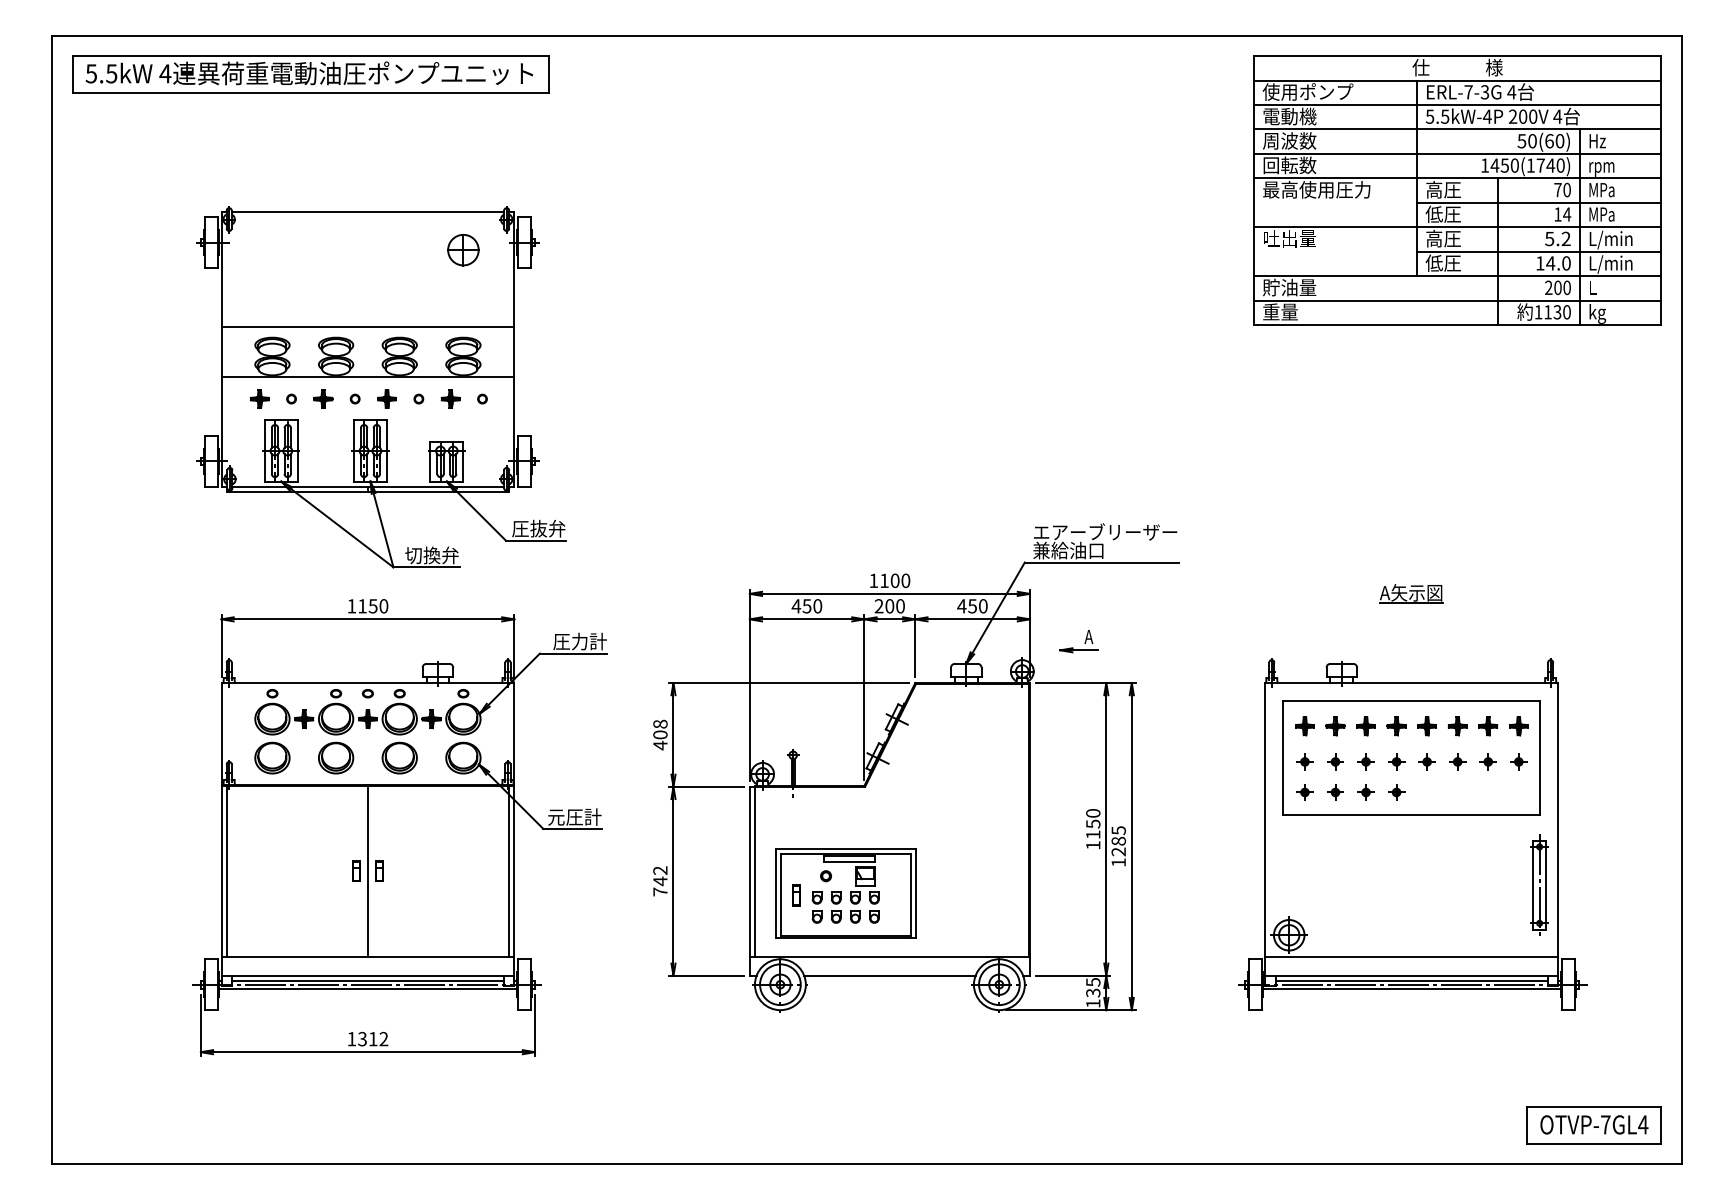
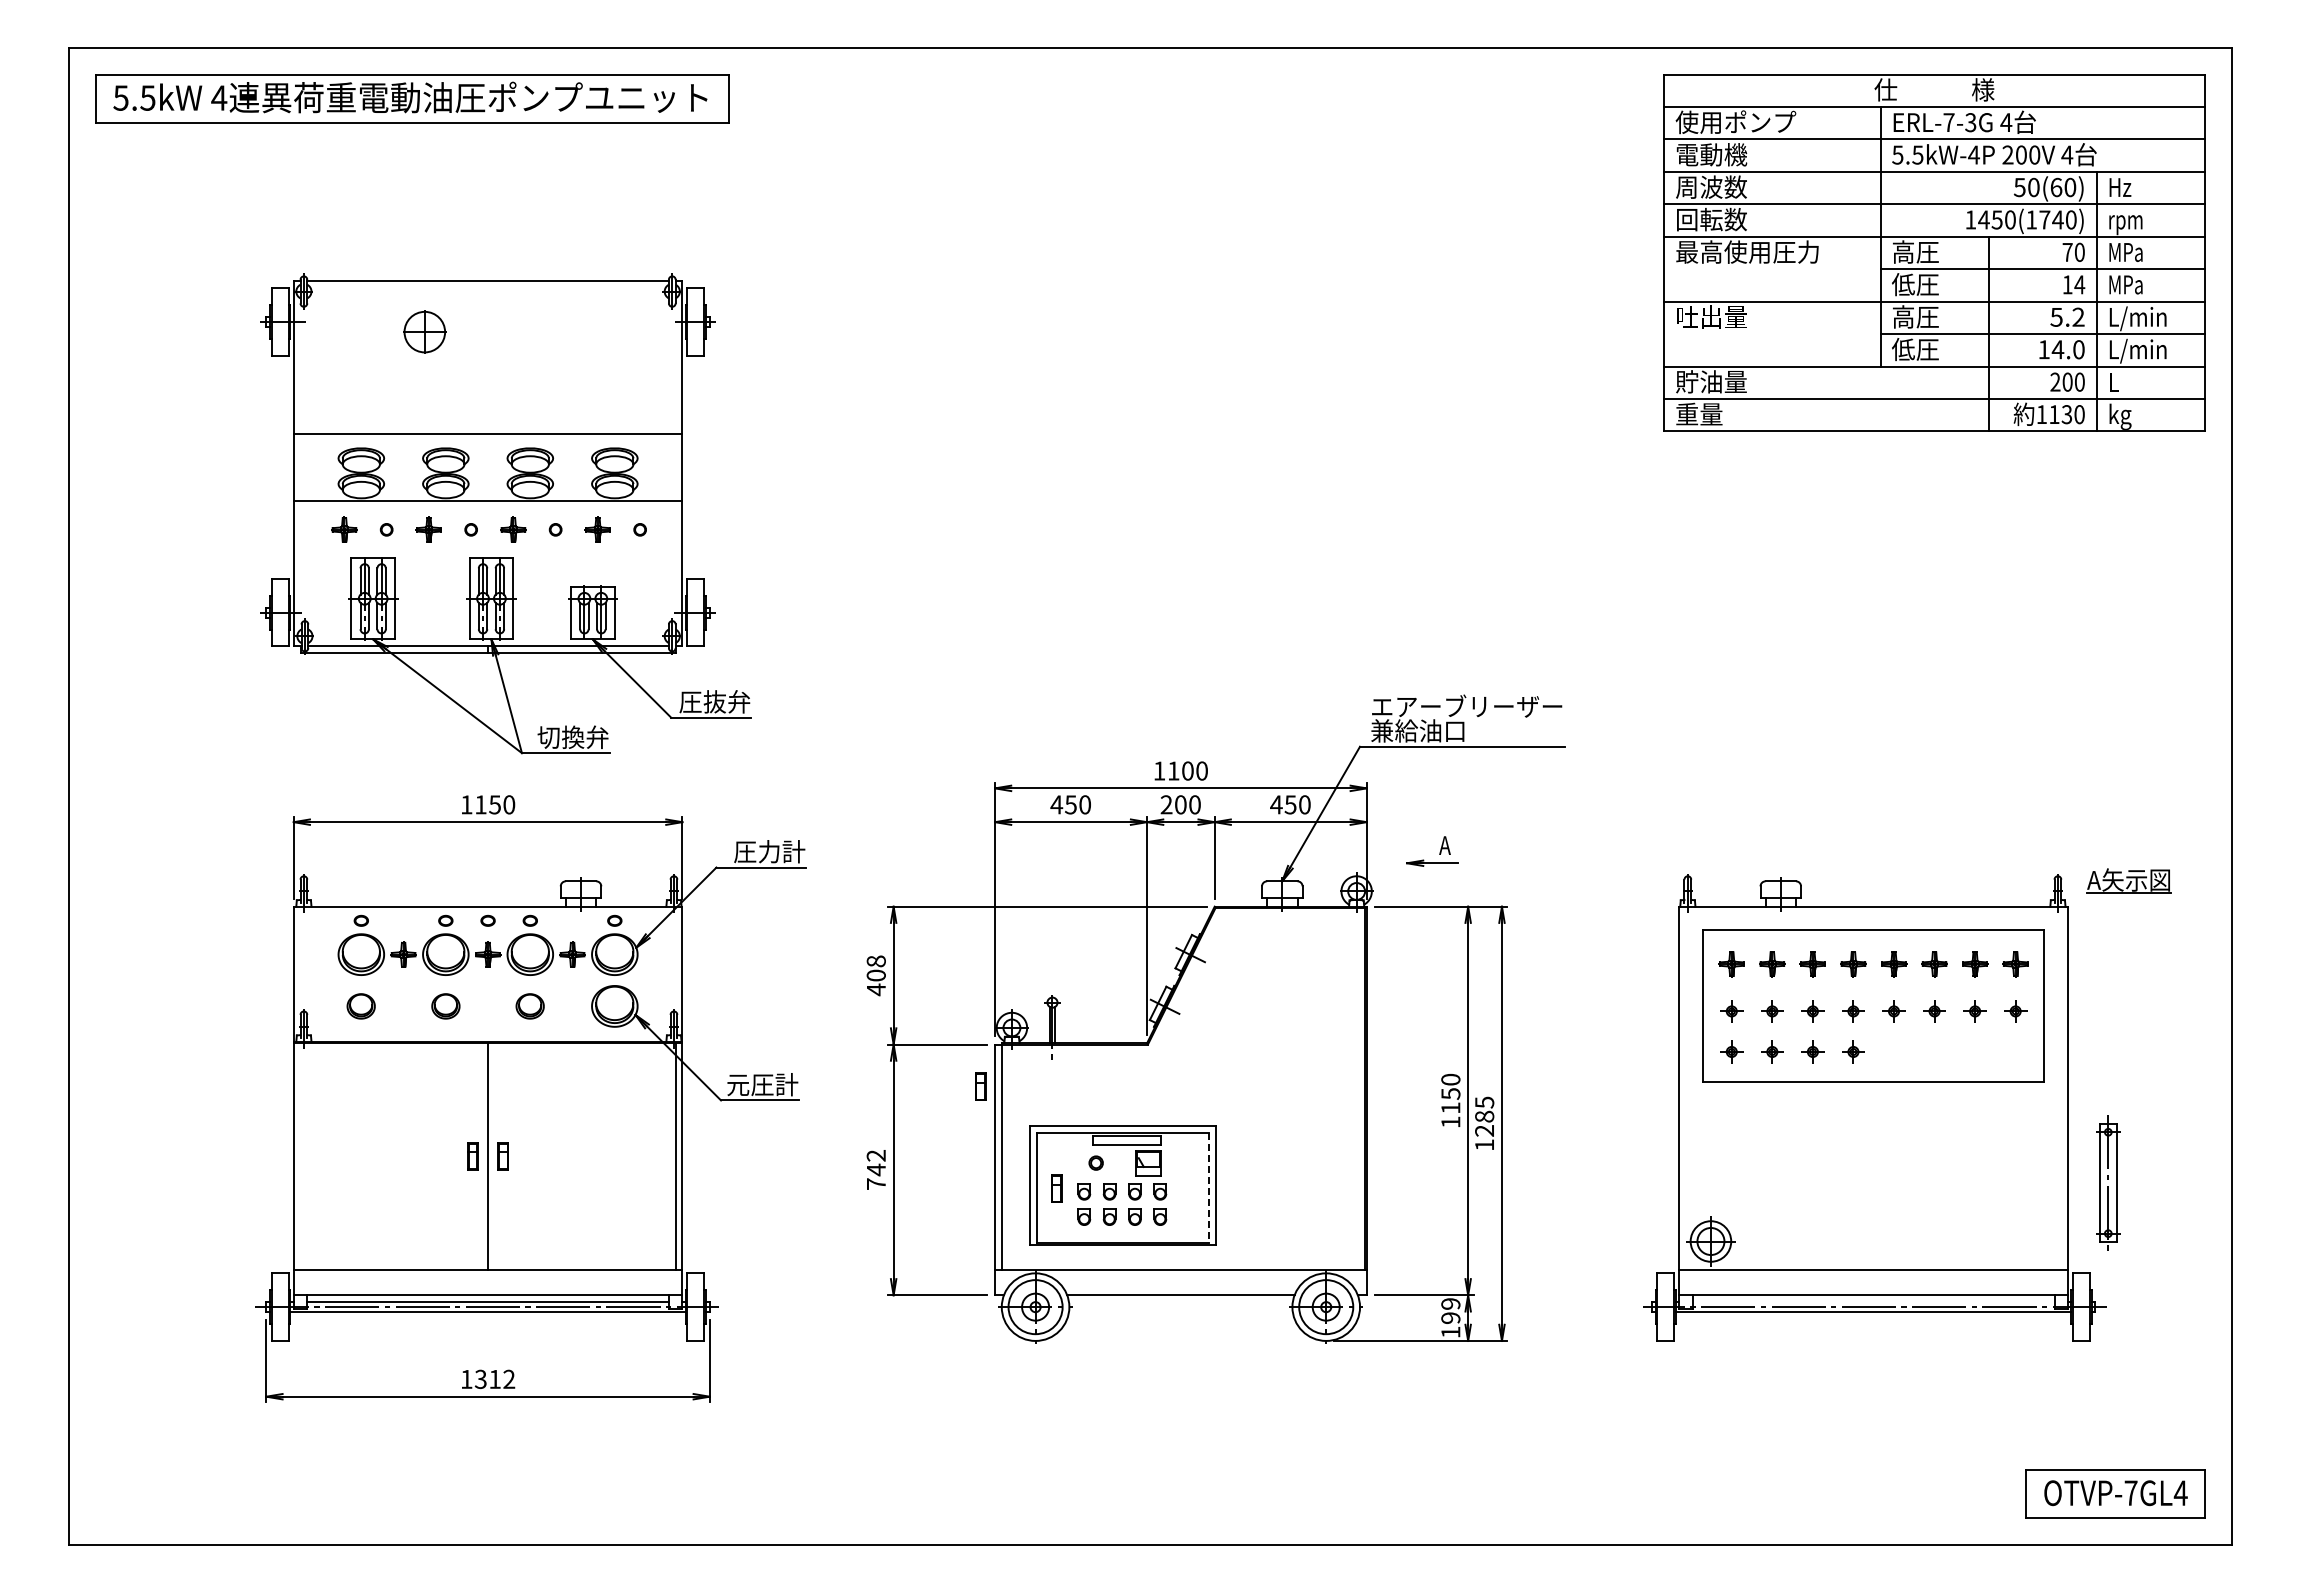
part: (463, 249) -> (424, 331), moved
part: (1410, 593) -> (2128, 880), moved
part: (271, 758) -> (360, 1006), size x0.6
part: (335, 758) -> (445, 1006), size x0.6
part: (399, 758) -> (529, 1006), size x0.6
part: (738, 818) -> (980, 1086), added
line: (226, 871) -> (300, 1156), removed
part: (1539, 884) -> (2108, 1182), moved
line: (911, 895) -> (1209, 1188), solid -> dashed
line: (1411, 981) -> (1873, 1302), removed
text: (1093, 988) -> (1450, 1311), 135 -> 199

